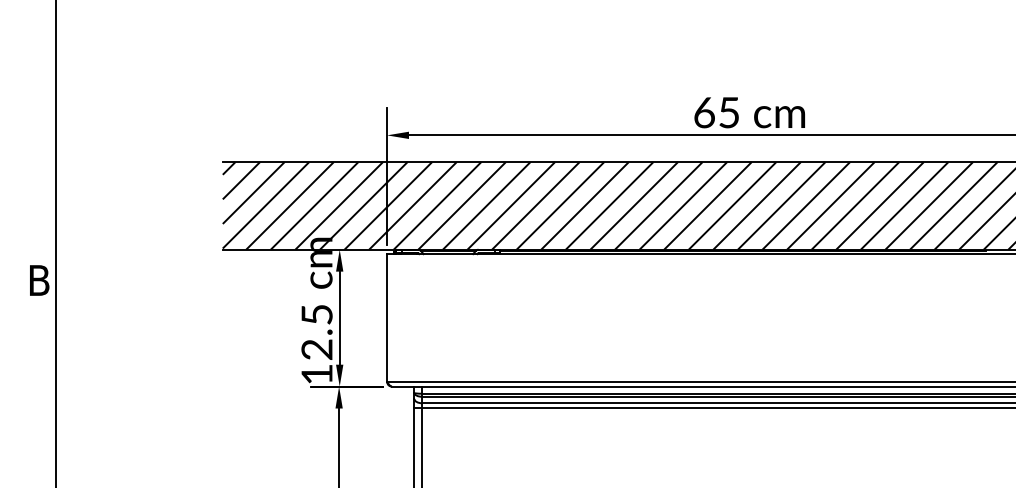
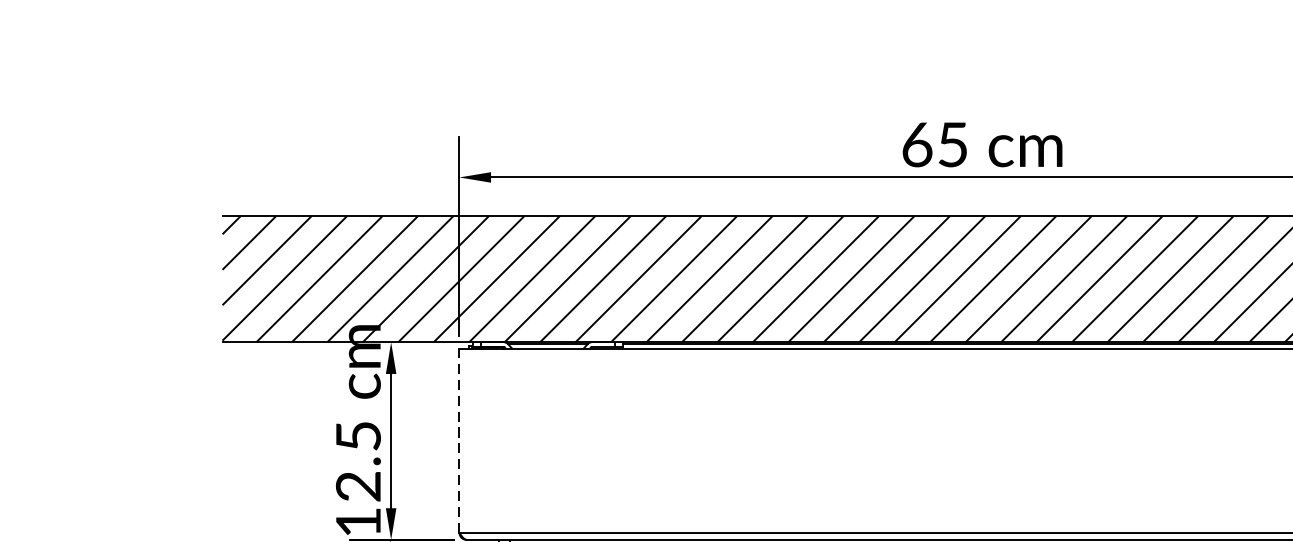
line: (387, 317) -> (460, 440), solid -> dashed

